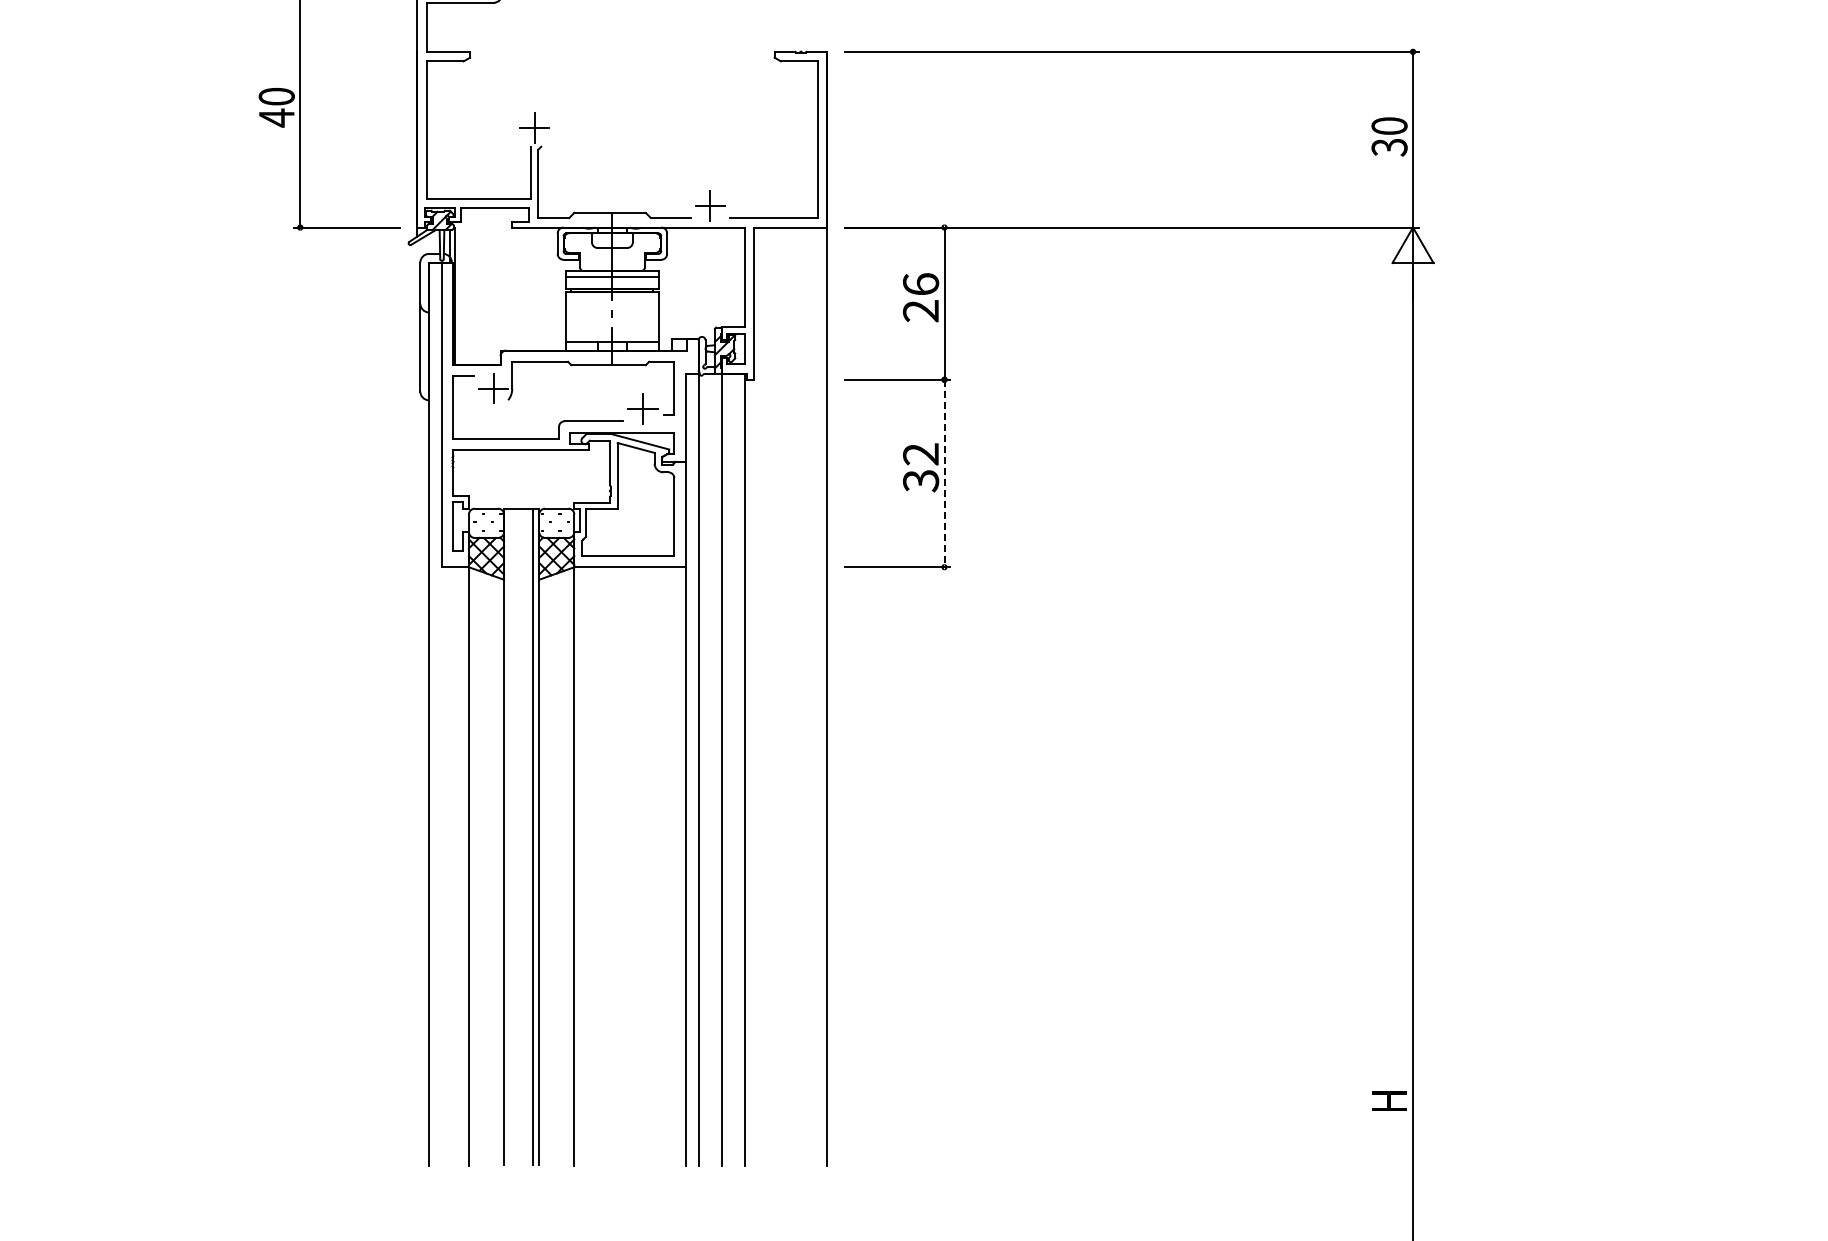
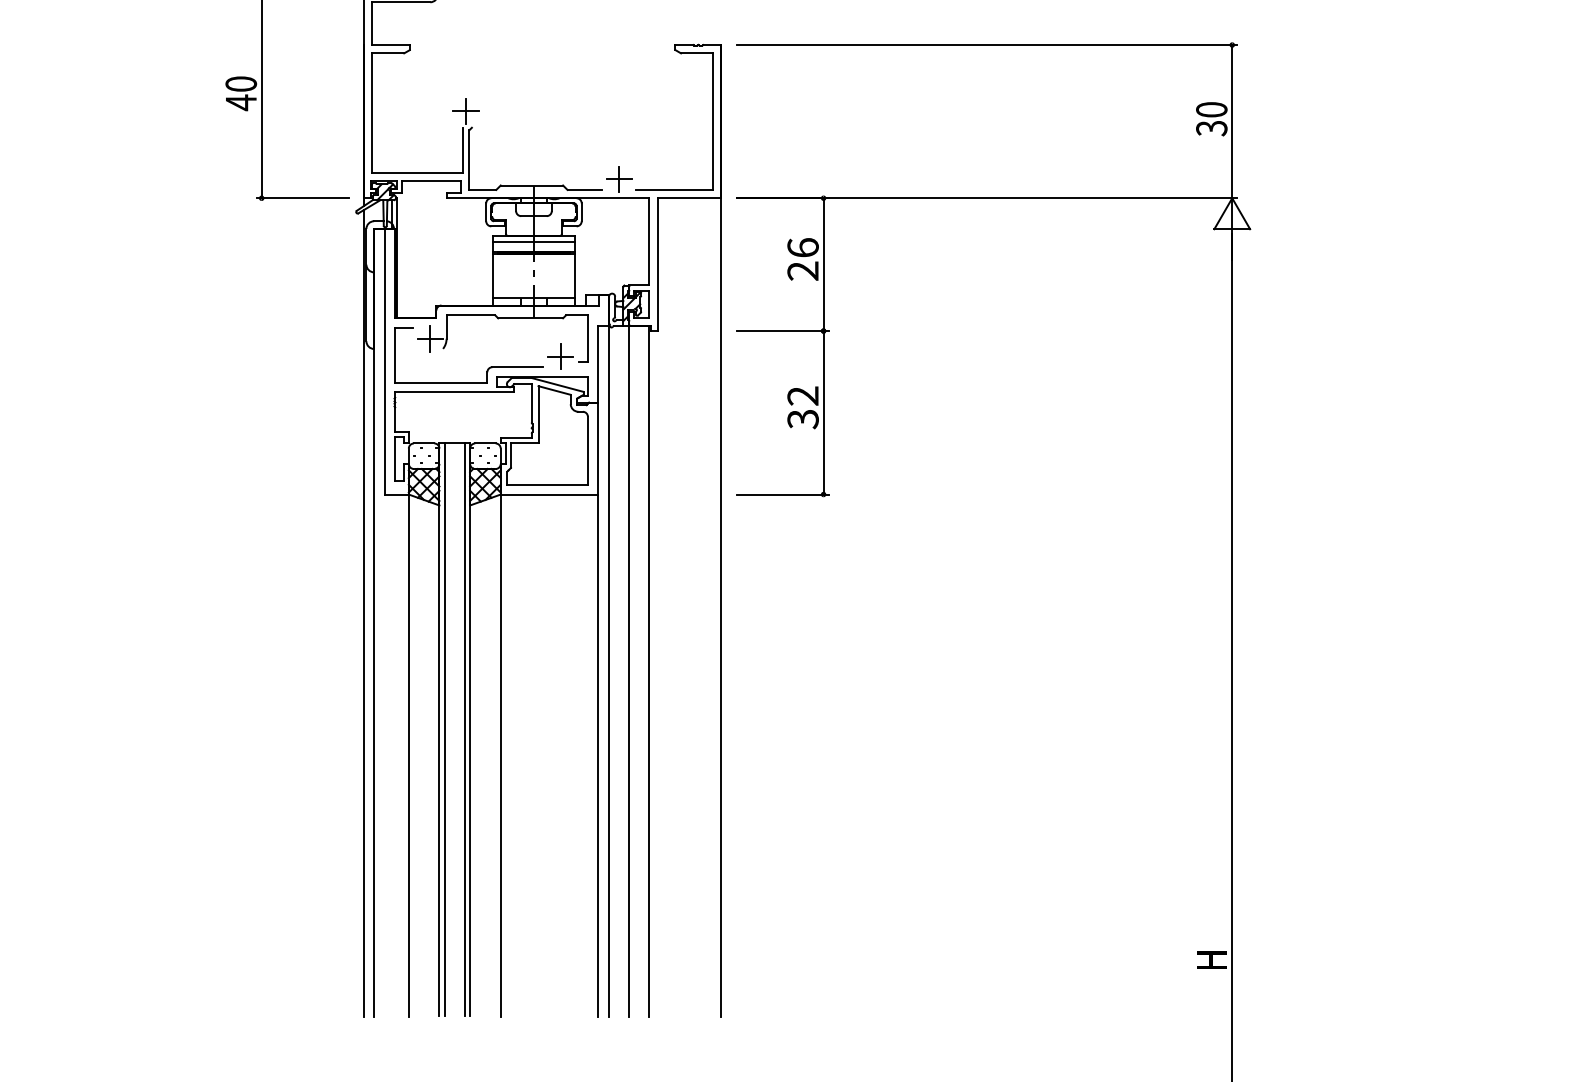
line: (944, 473) -> (823, 412), dashed -> solid
line: (417, 703) -> (363, 613), added
line: (509, 836) -> (444, 729), added

